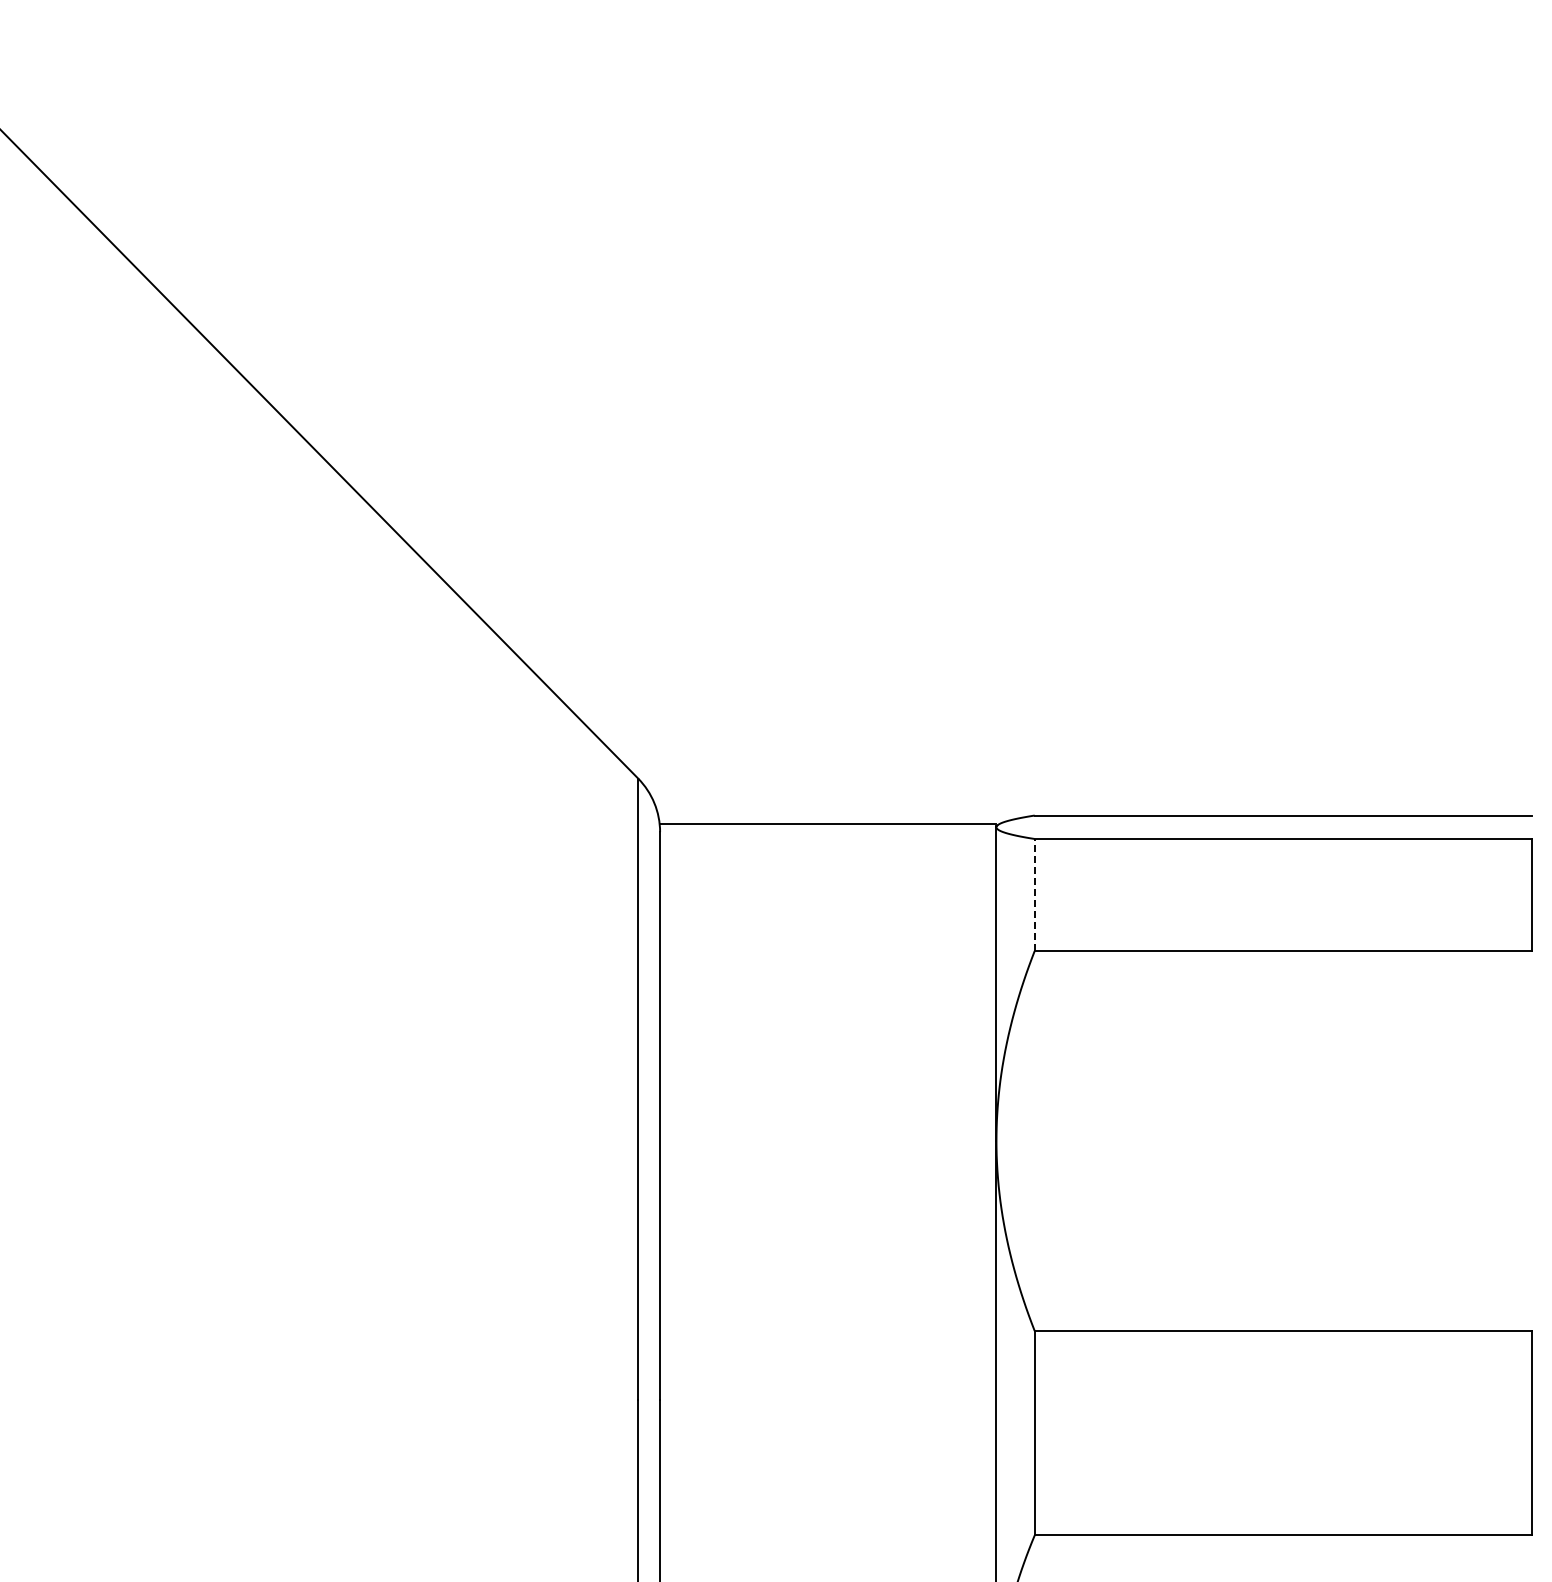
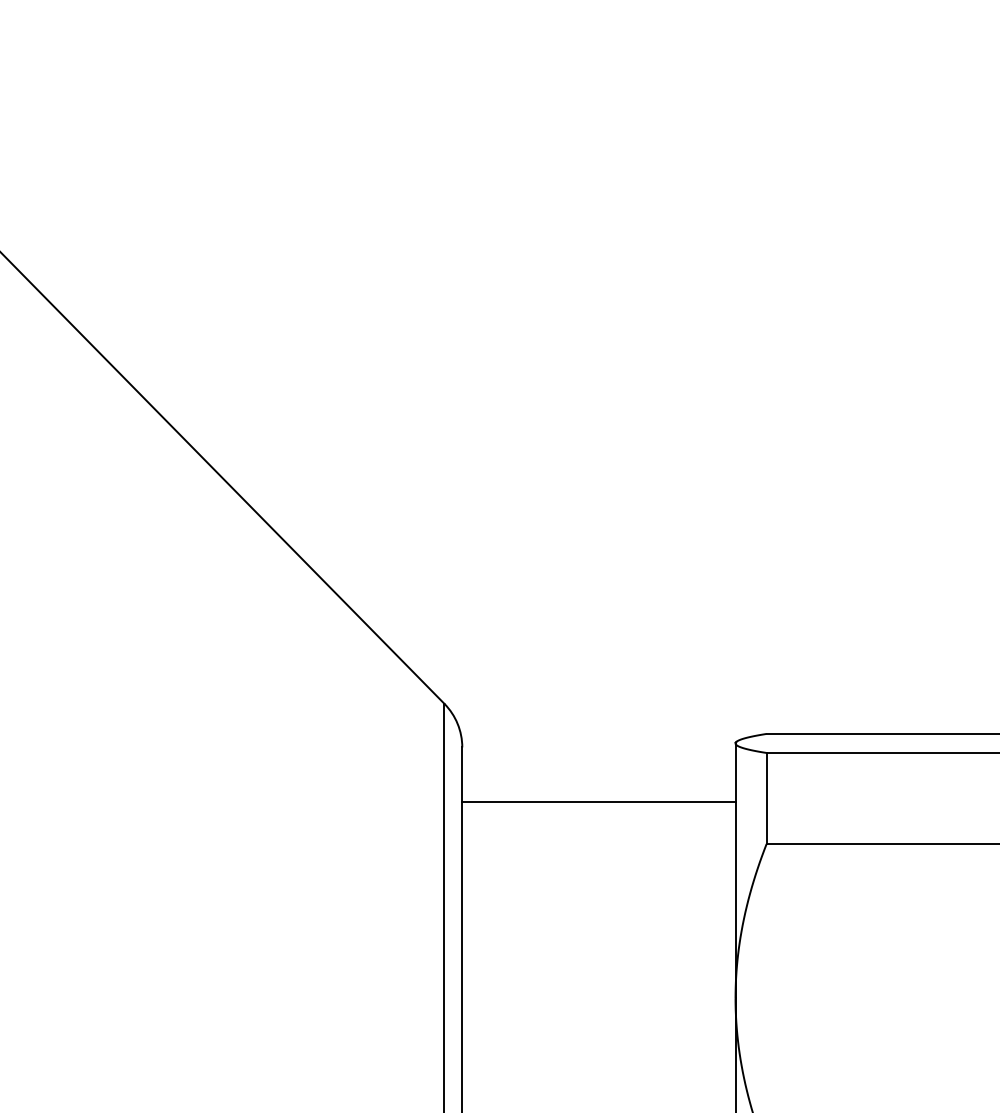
line: (828, 824) -> (599, 802), moved
line: (1034, 894) -> (766, 798), dashed -> solid

